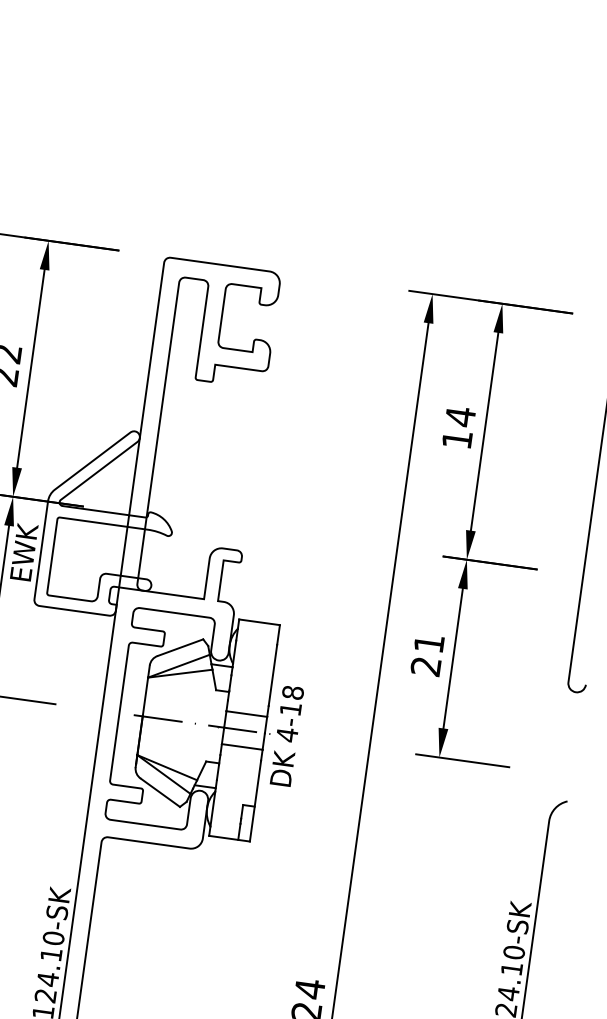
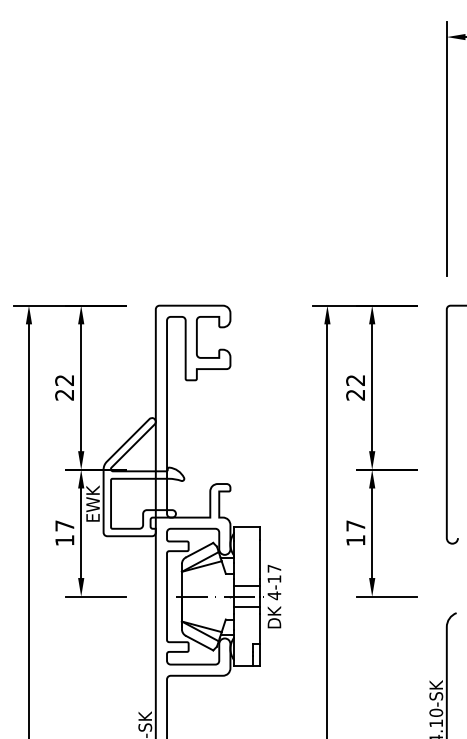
text: (458, 427) -> (355, 387), 14 -> 22
text: (427, 655) -> (355, 533), 21 -> 17
text: (293, 692) -> (274, 568), 4-18 -> 4-17

